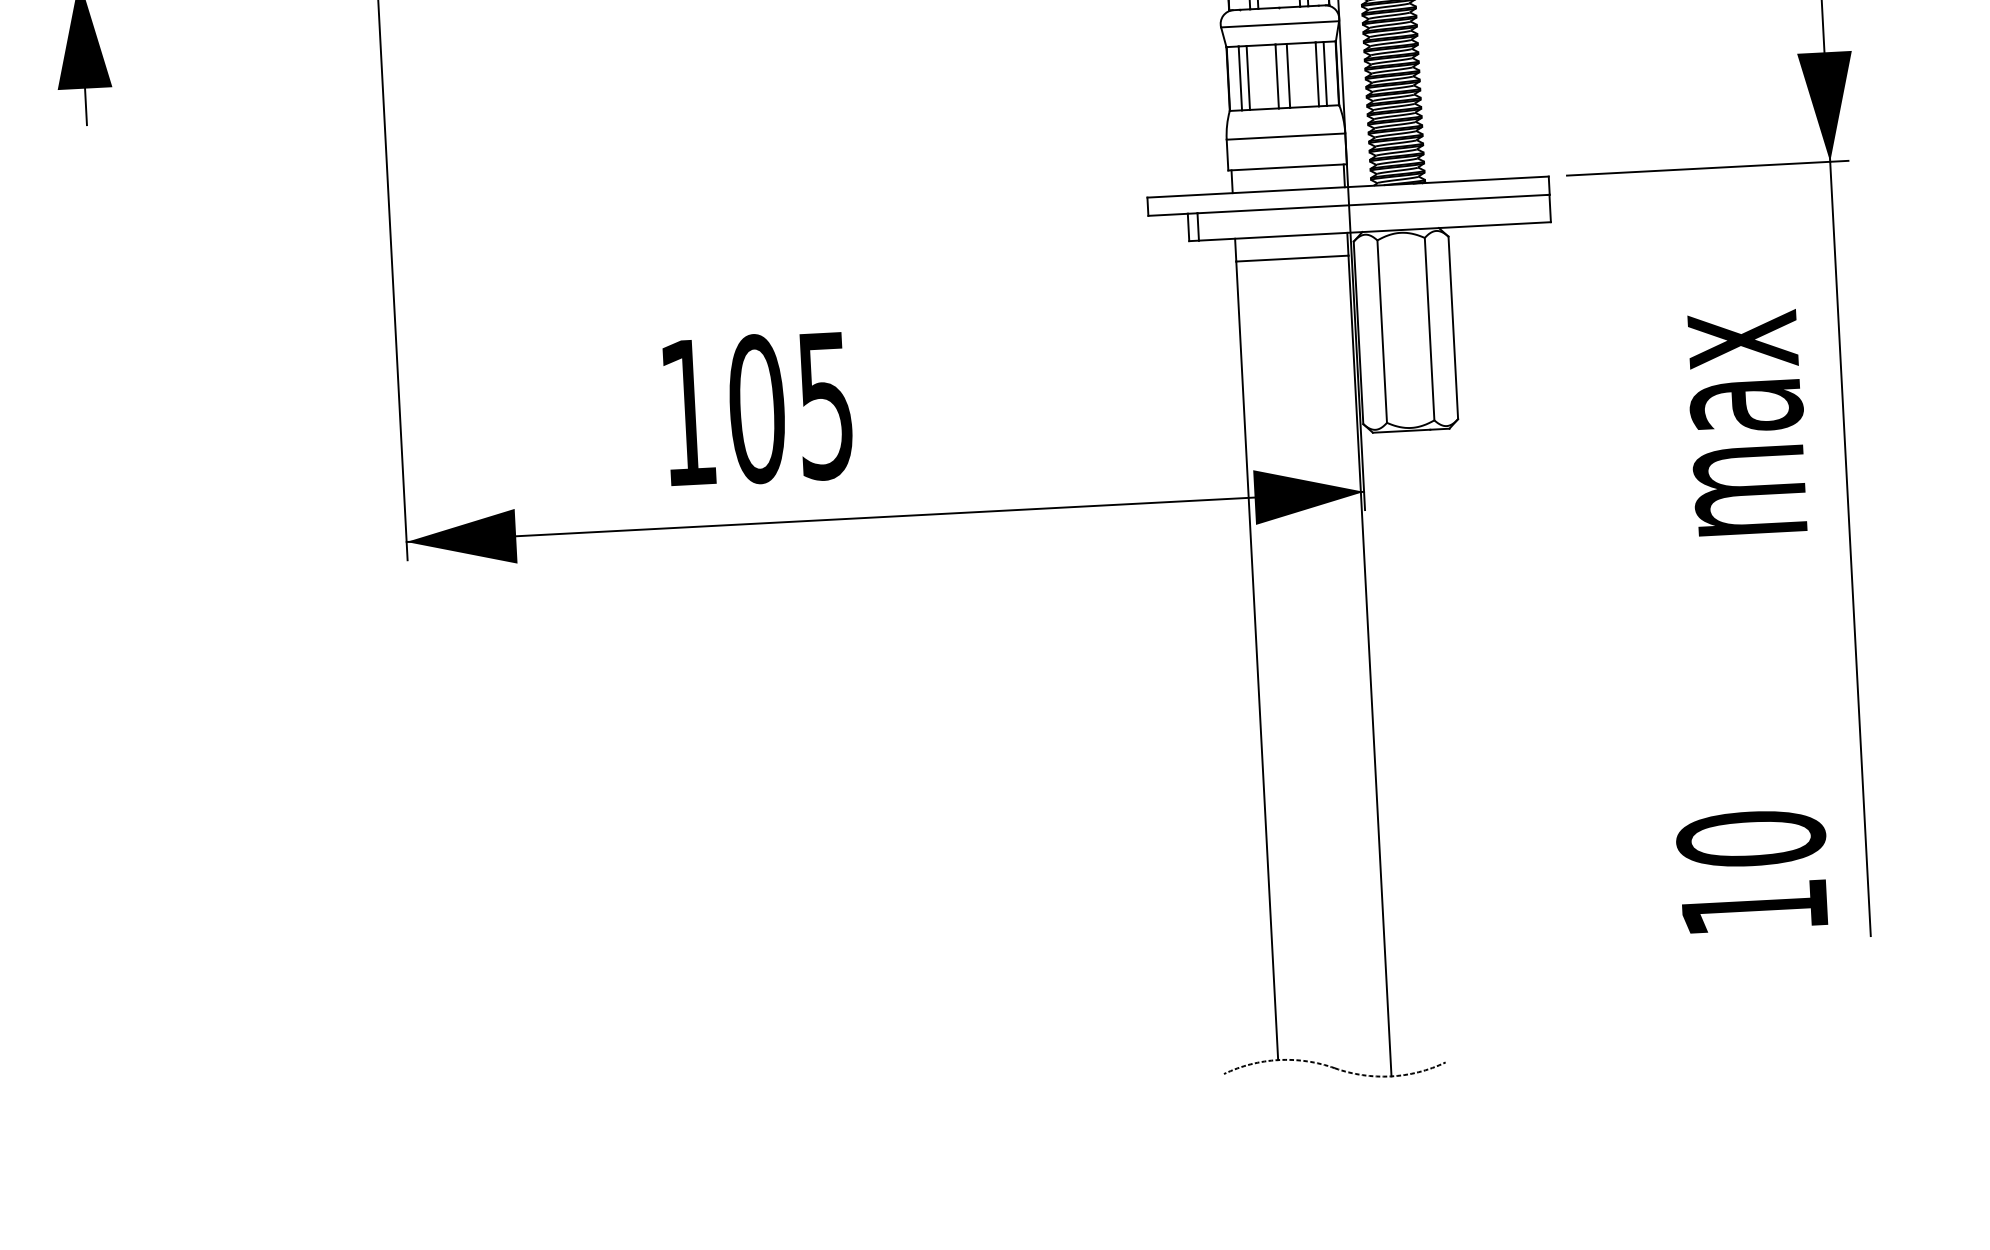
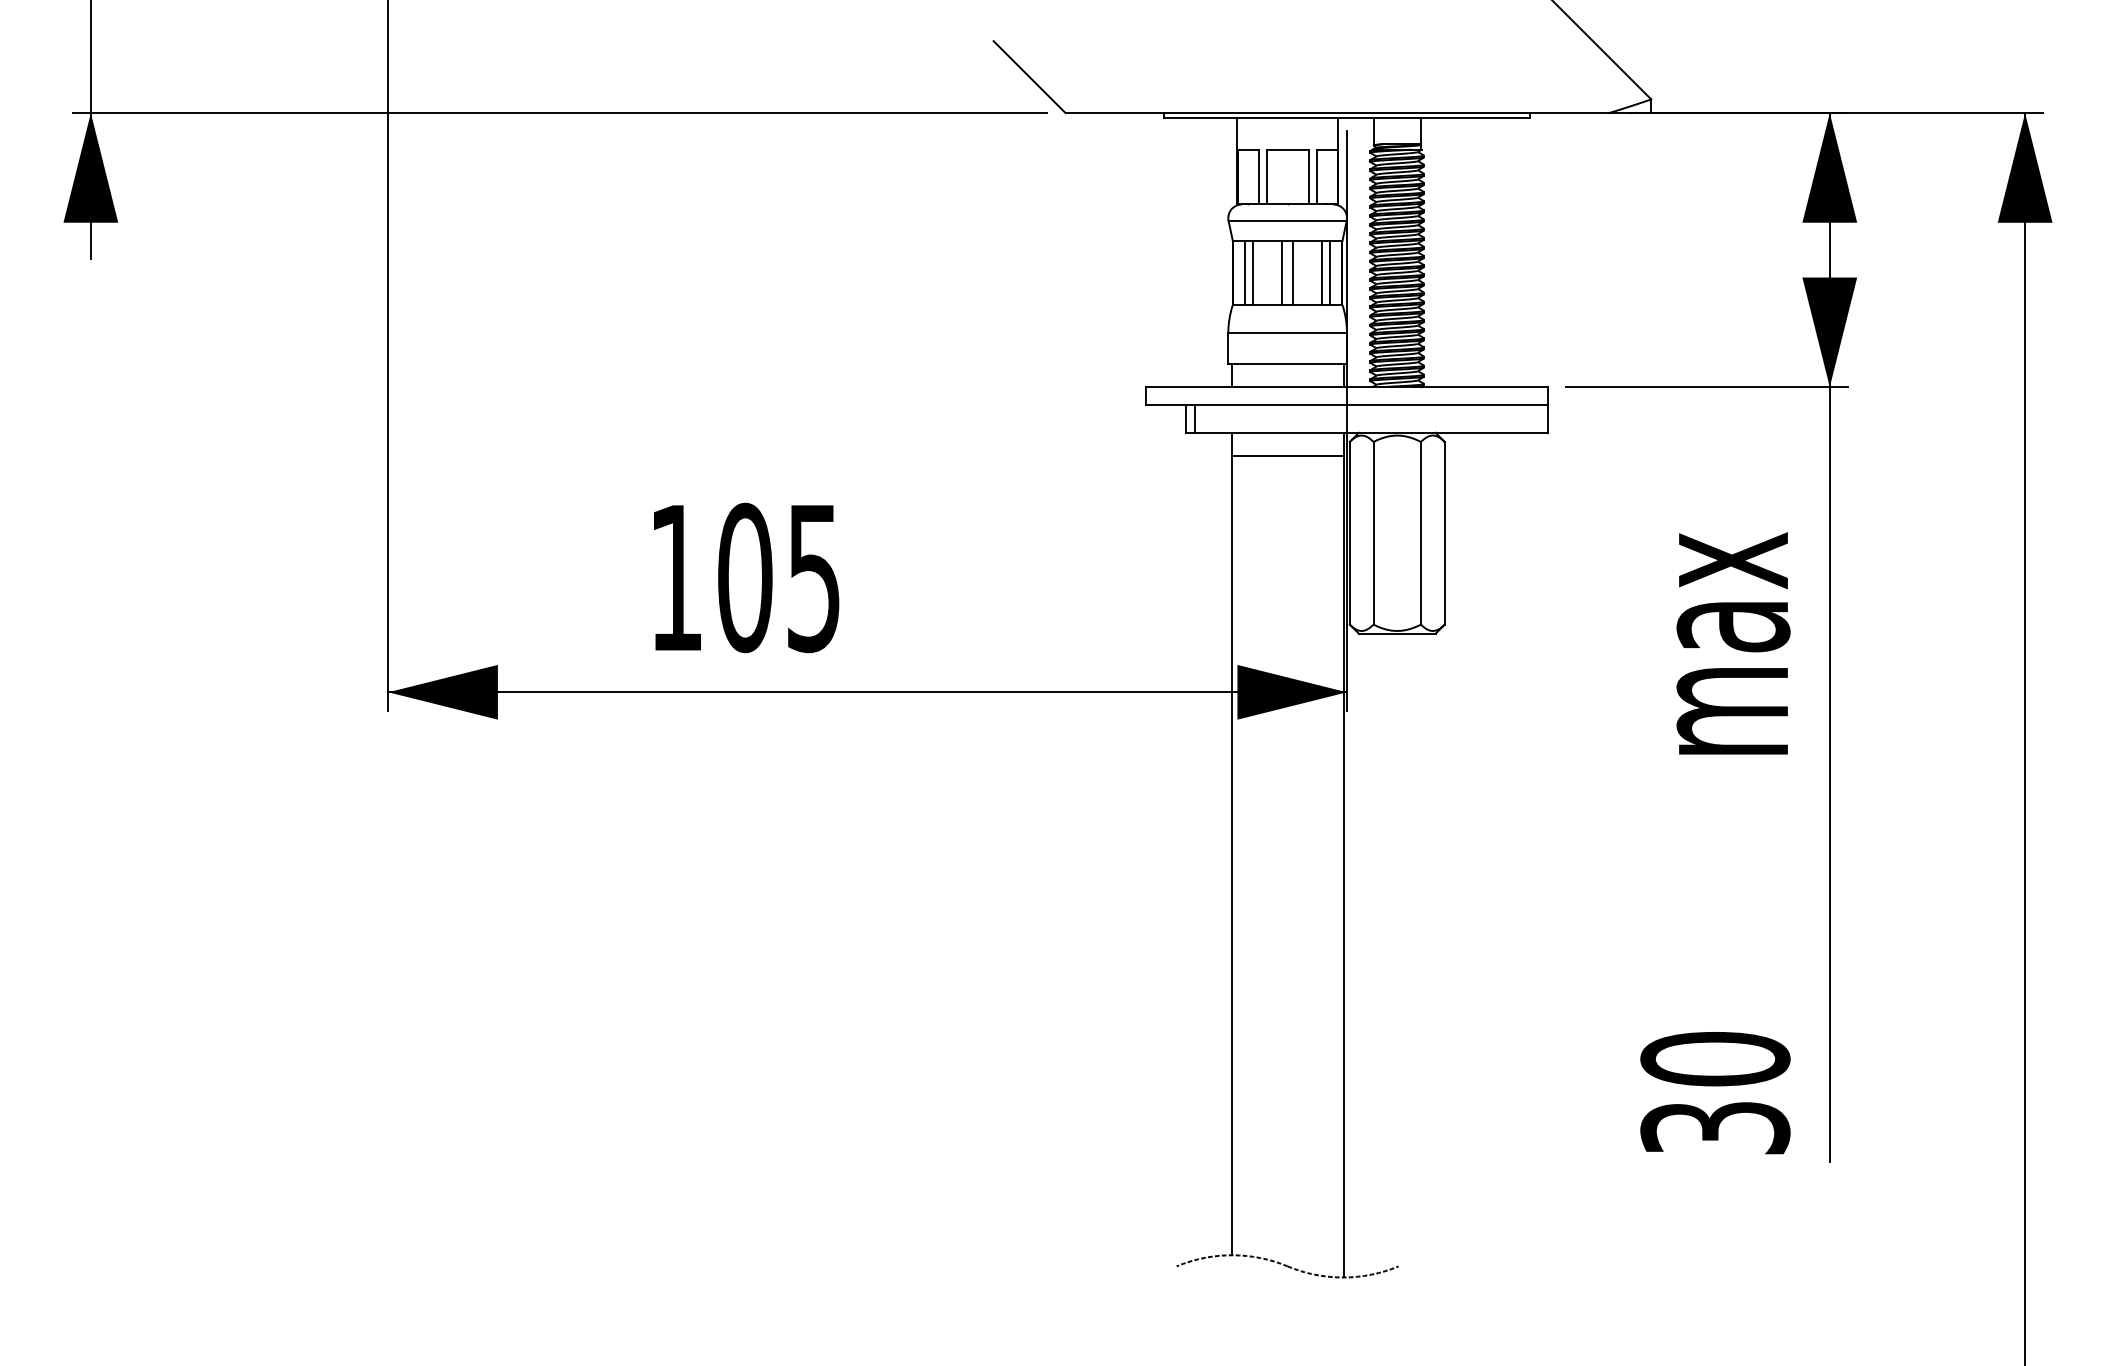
text: (1754, 908) -> (1715, 1128), 10 -> 30

